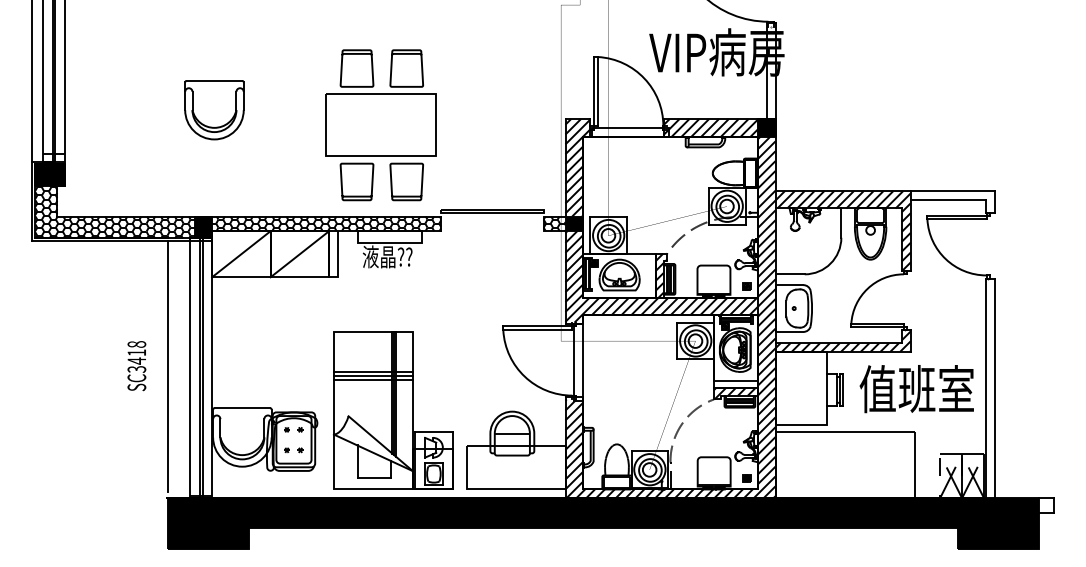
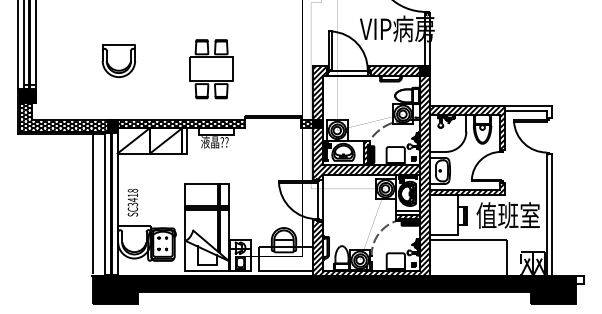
part: (381, 123) -> (211, 68), size x0.7
text: (136, 365) -> (132, 202), moved

